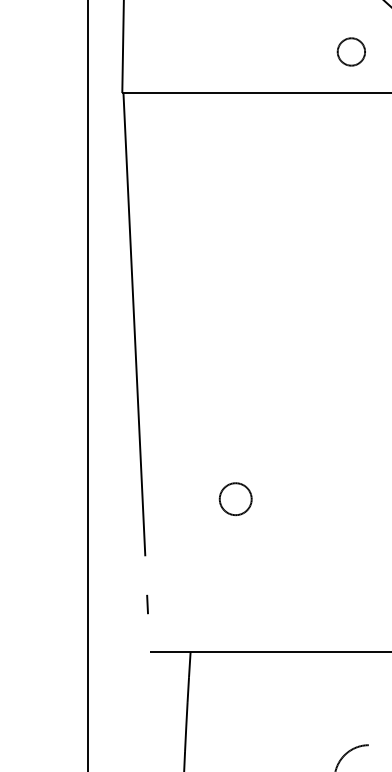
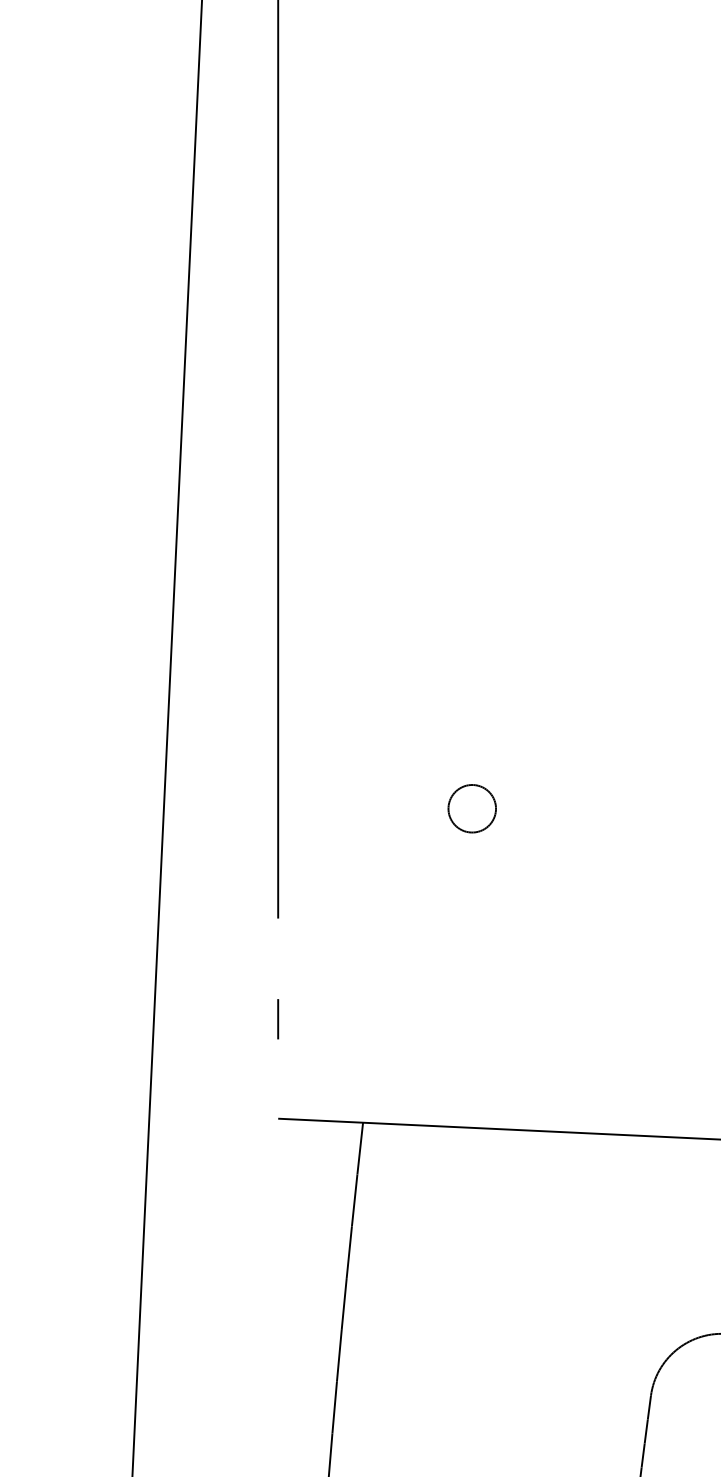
part: (235, 499) -> (471, 809), size x0.71

